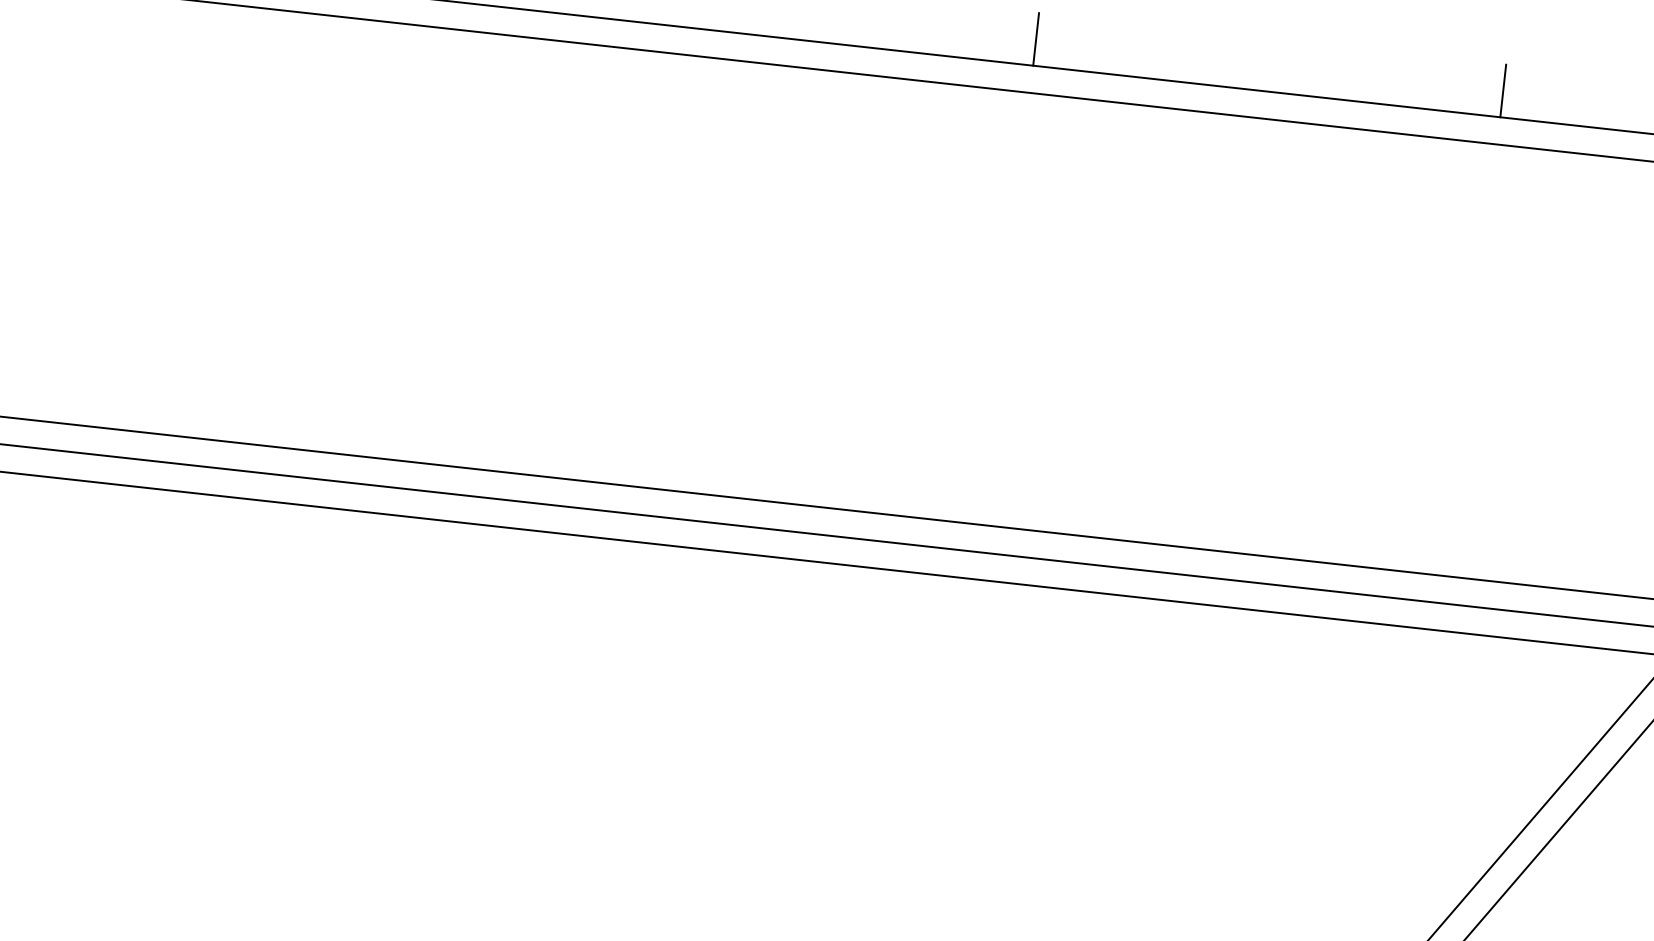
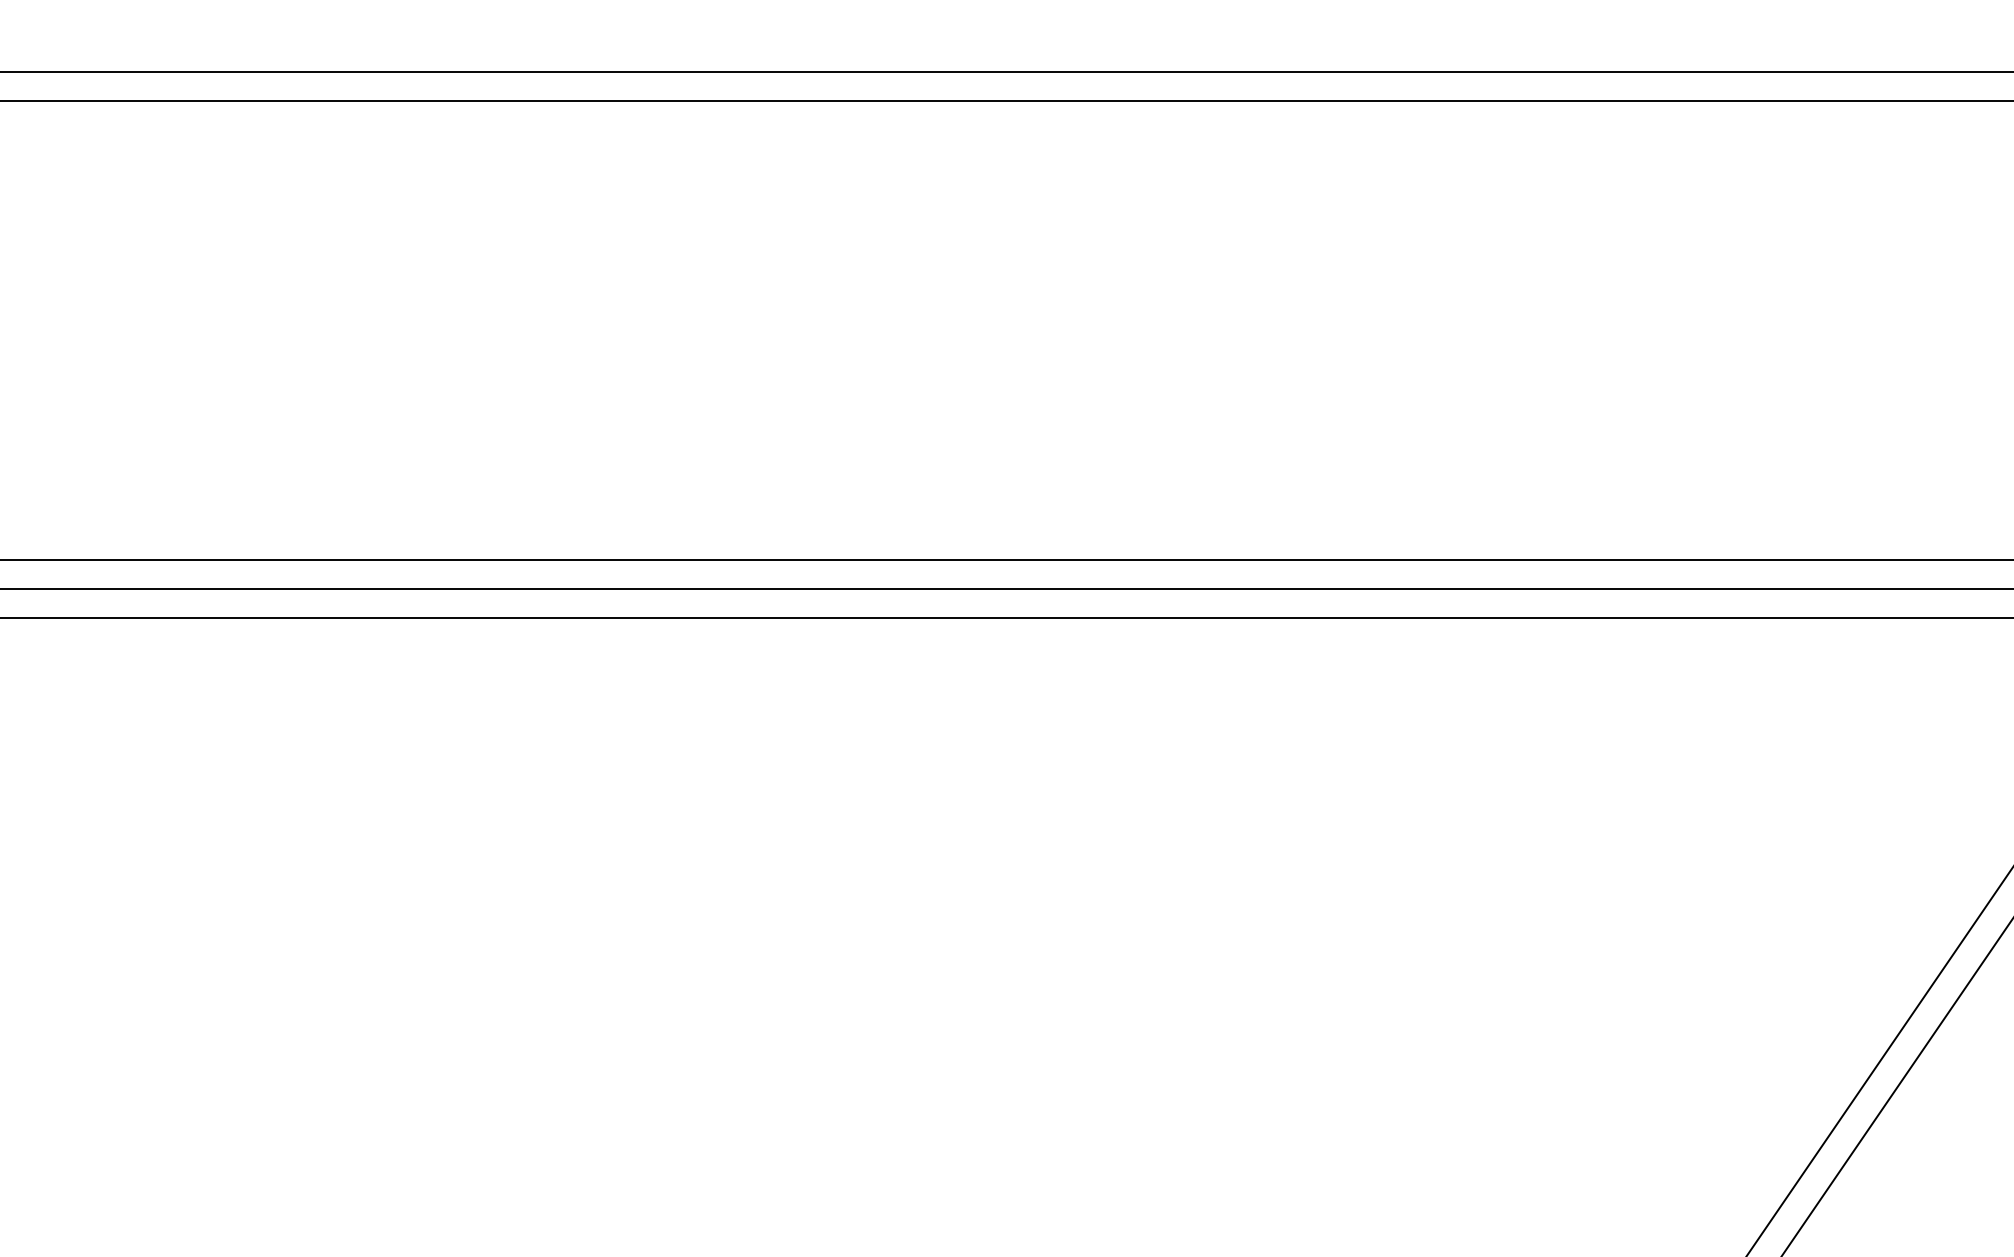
line: (1036, 39) -> (1443, 43), removed
line: (1503, 90) -> (1940, 43), removed

